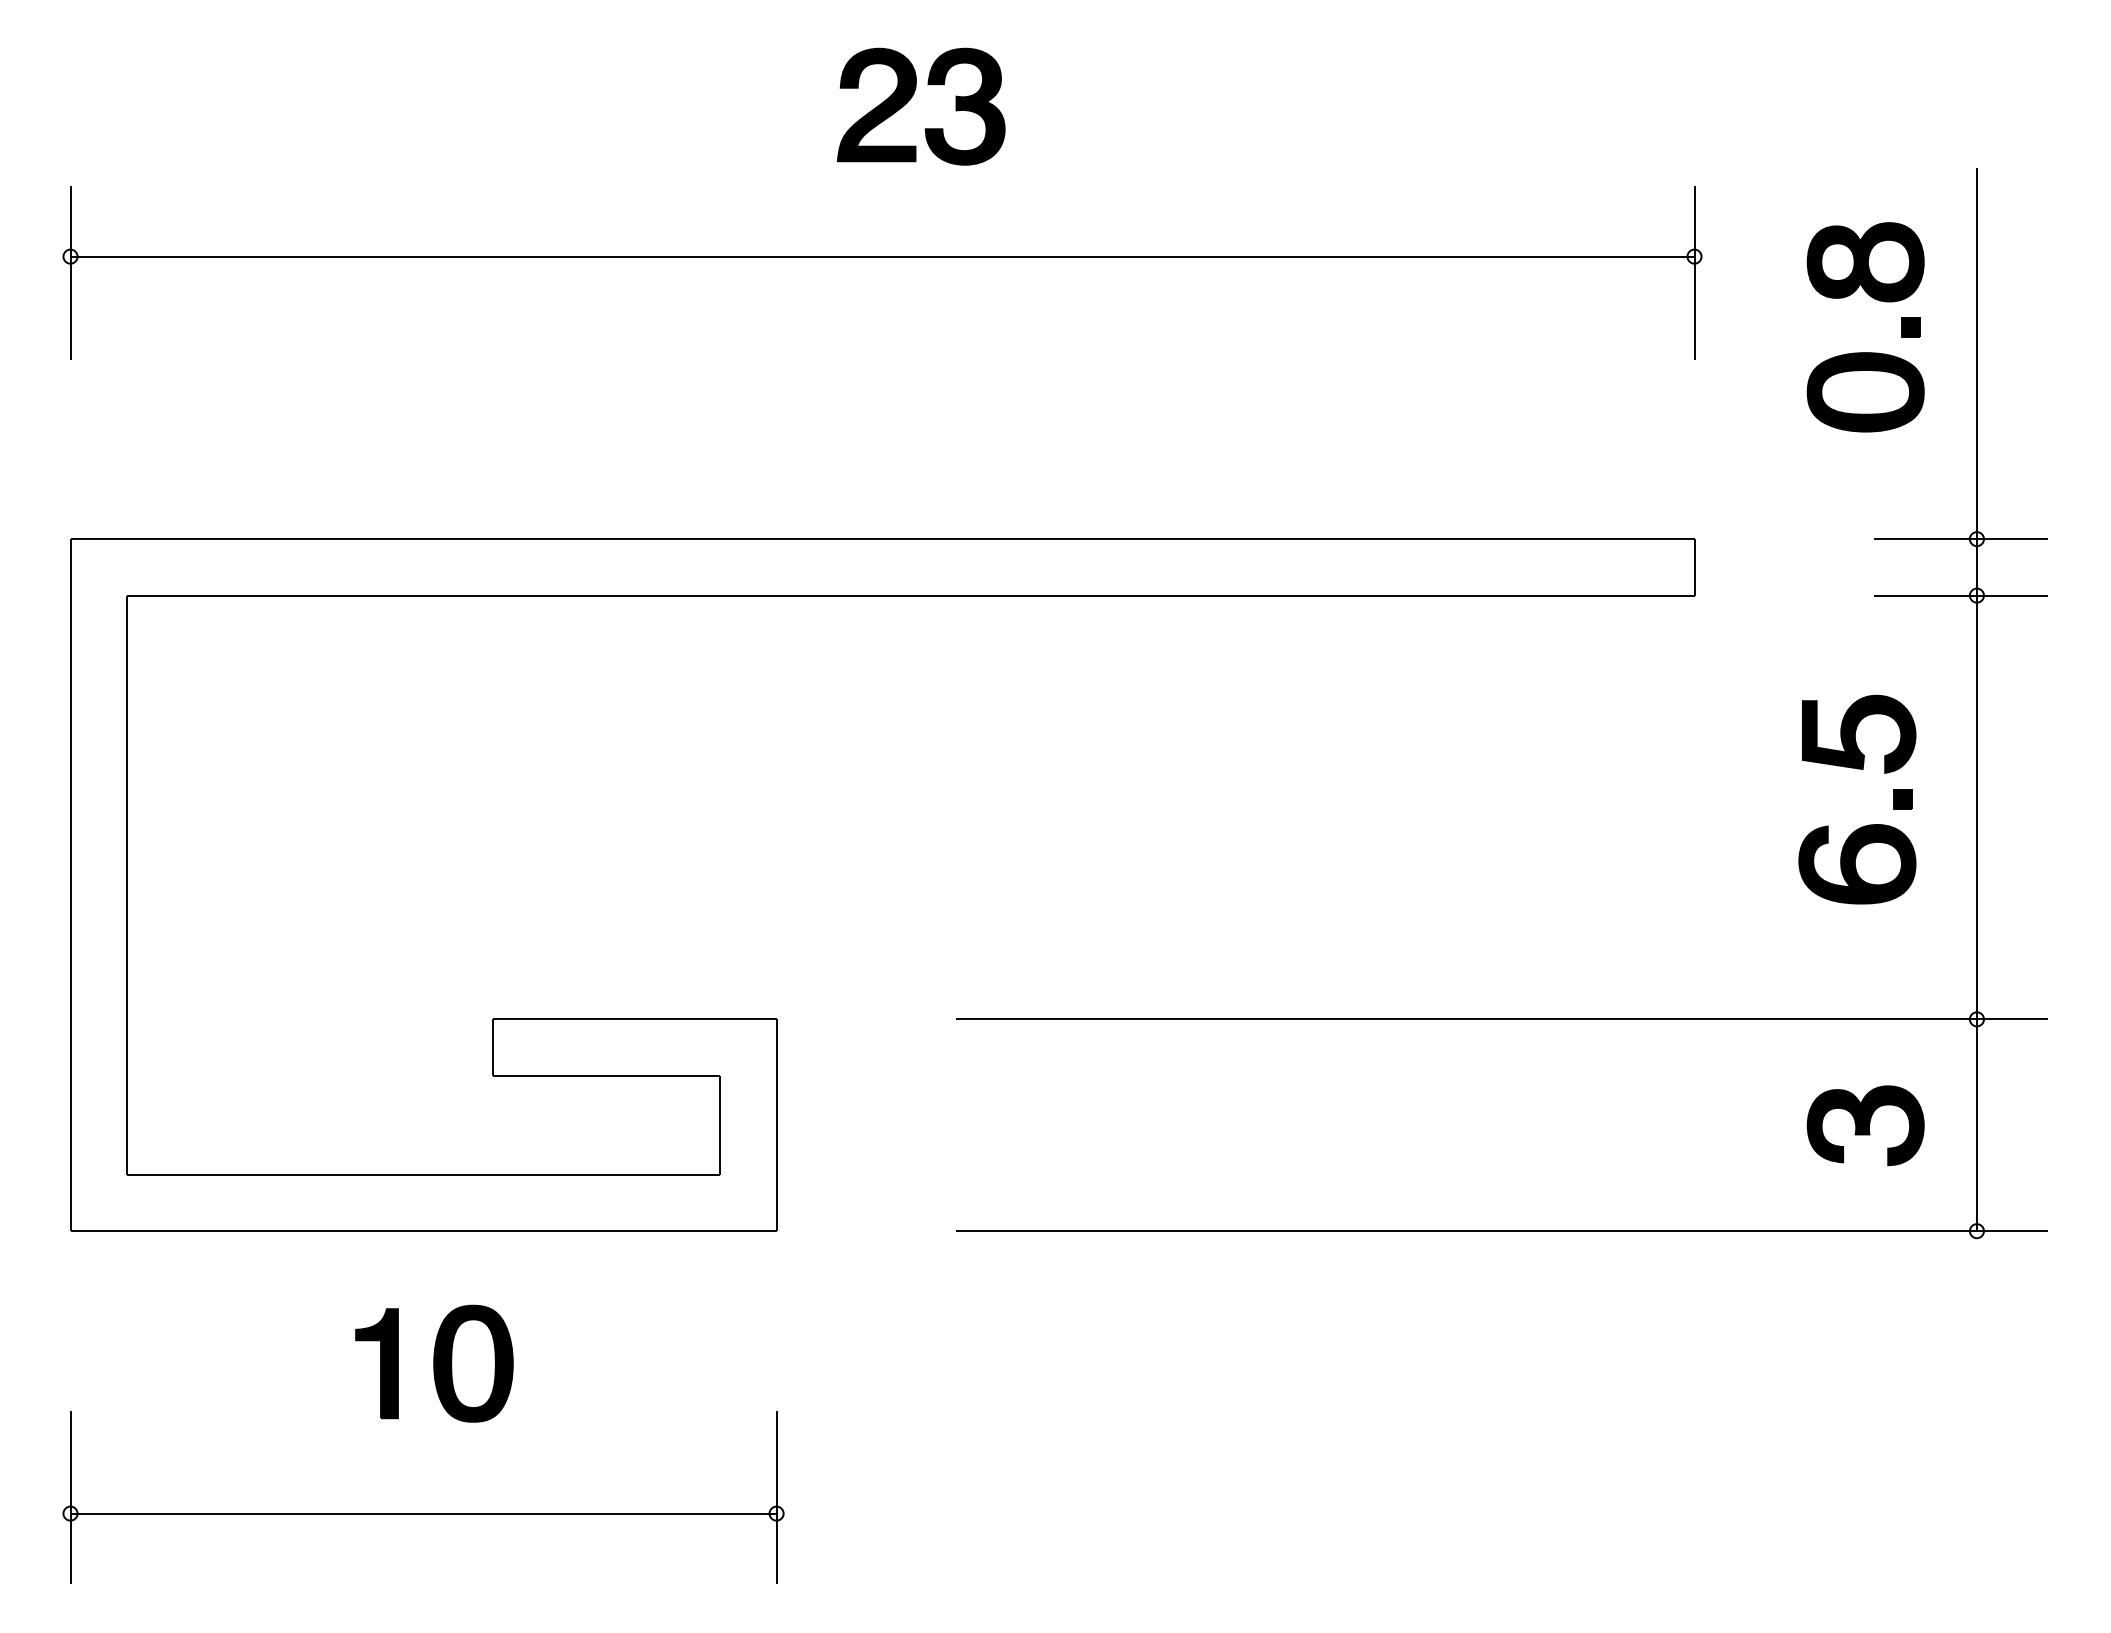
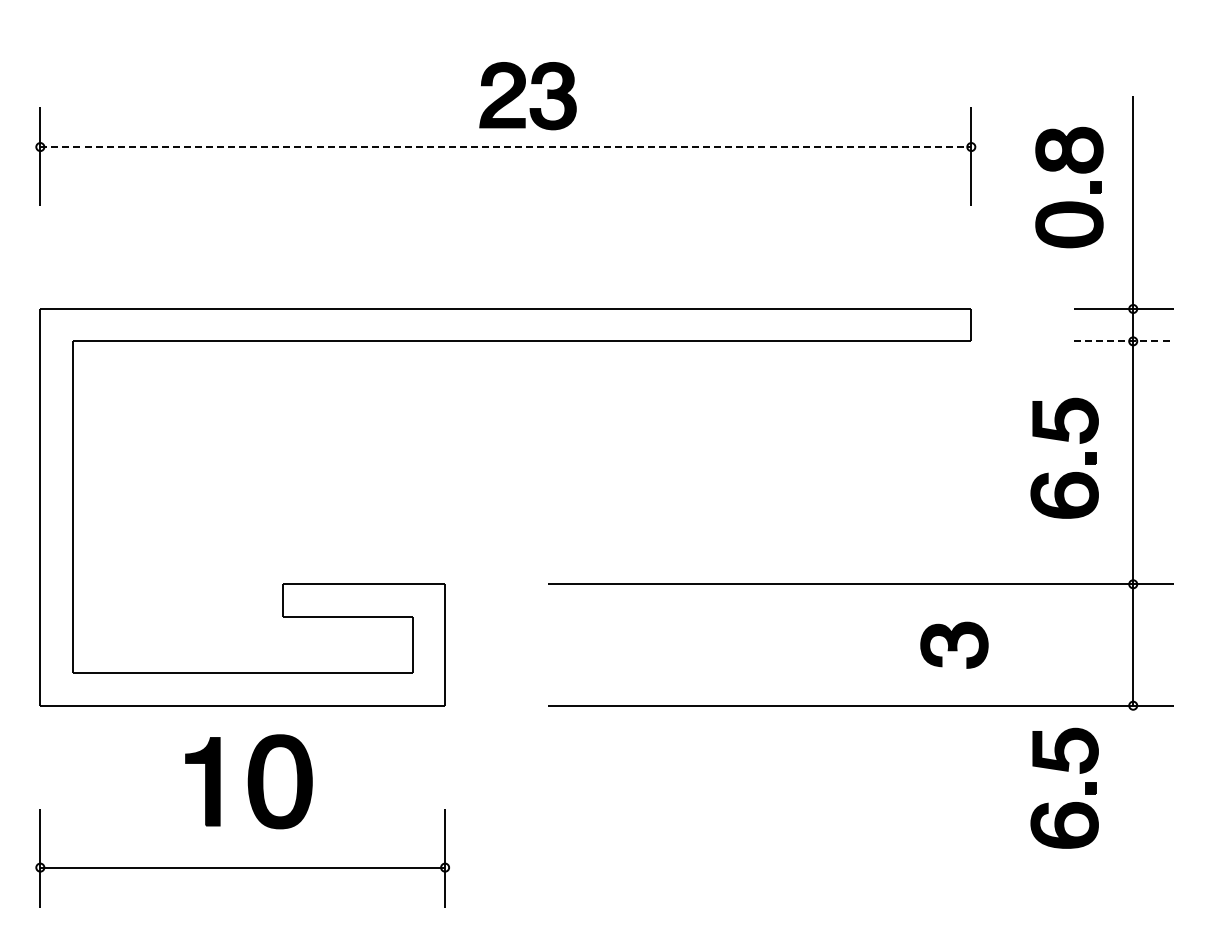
part: (911, 100) -> (522, 92), moved
line: (883, 257) -> (506, 147), solid -> dashed
line: (1959, 595) -> (1123, 341), solid -> dashed
part: (1865, 1124) -> (954, 644), moved
part: (433, 1363) -> (248, 781), size x1.4
part: (1865, 1400) -> (1069, 802), added

